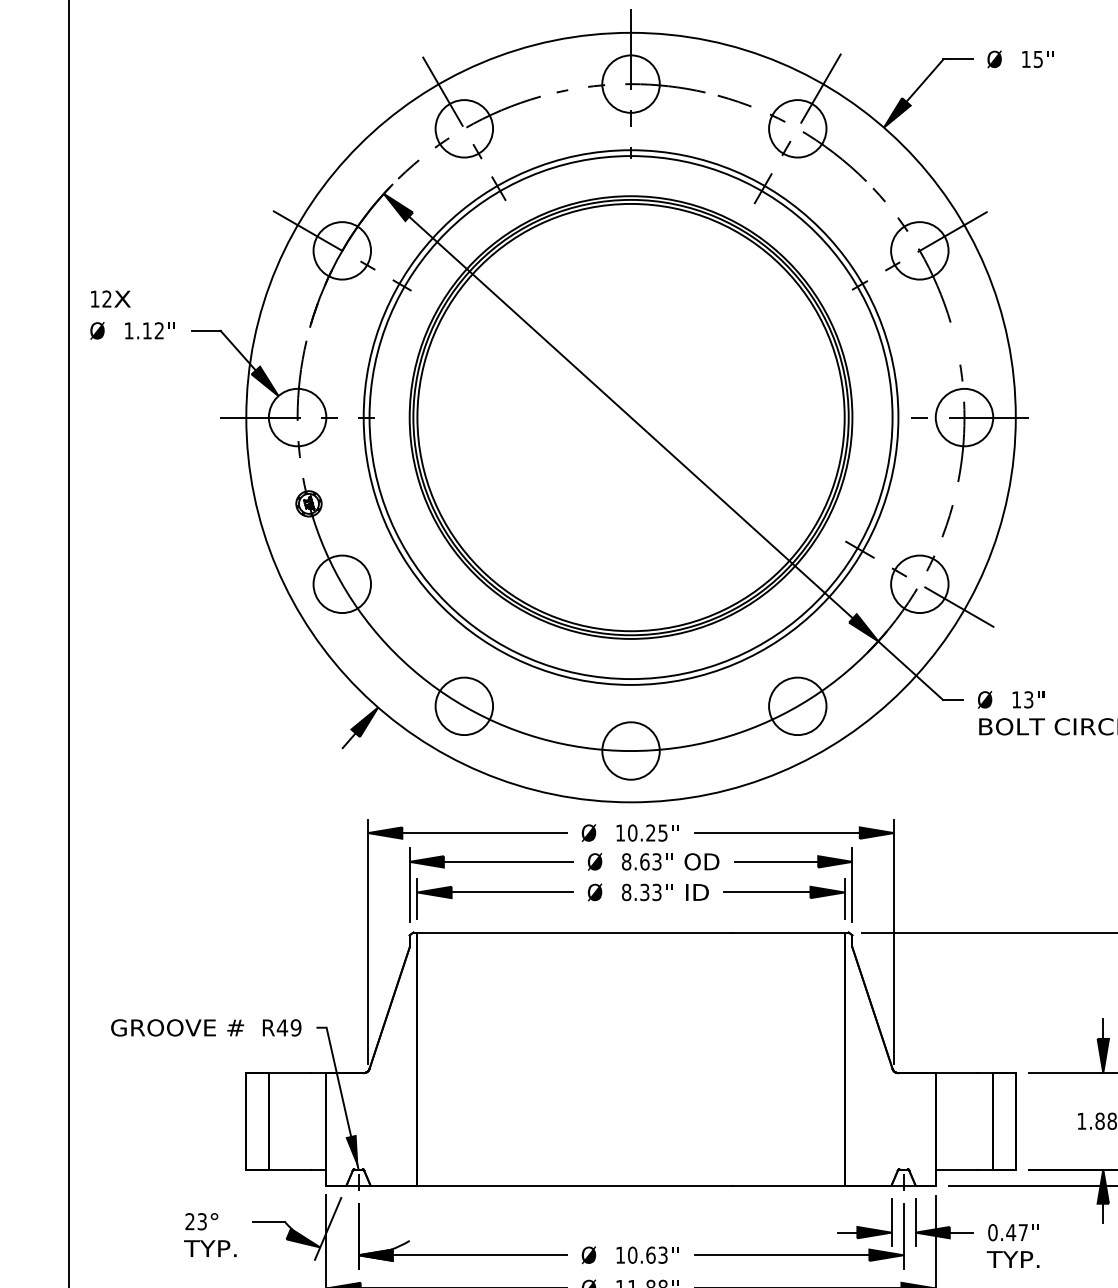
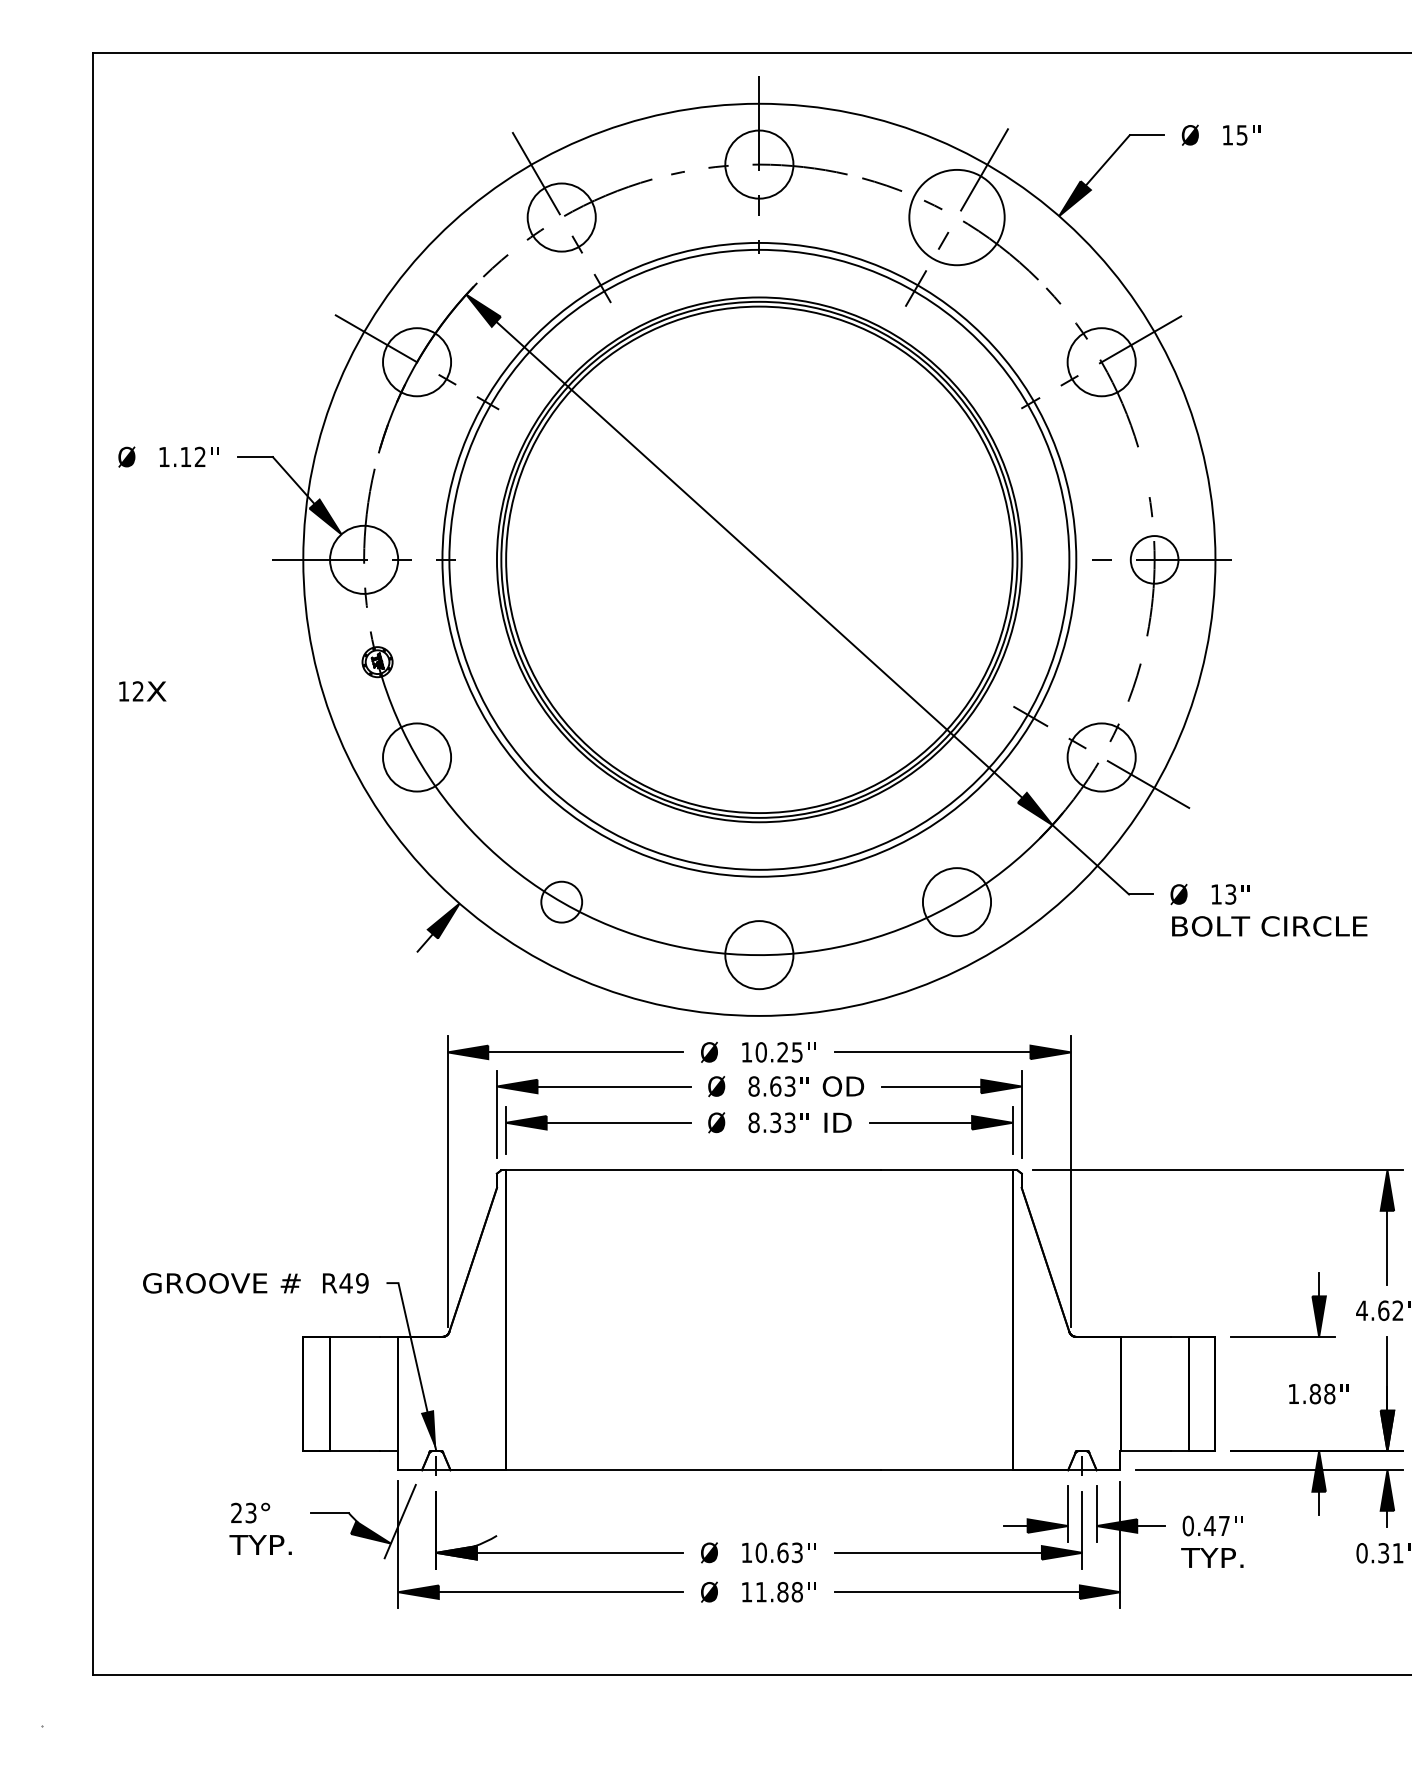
circle: (797, 128) -> (956, 217), size x1.4
text: (110, 299) -> (142, 691), moved
circle: (964, 417) -> (1154, 559), size x0.7
circle: (464, 706) -> (561, 902), size x0.6

